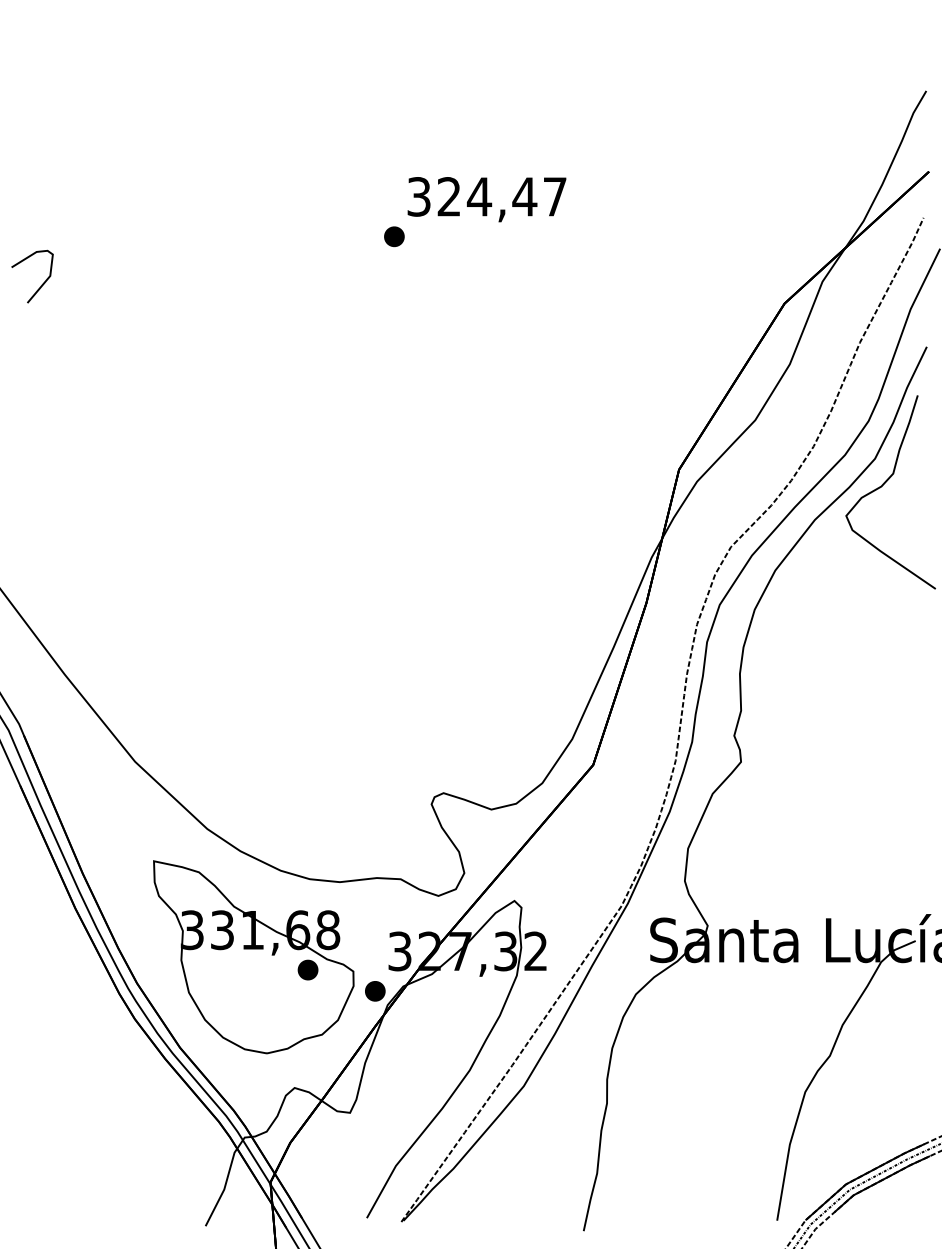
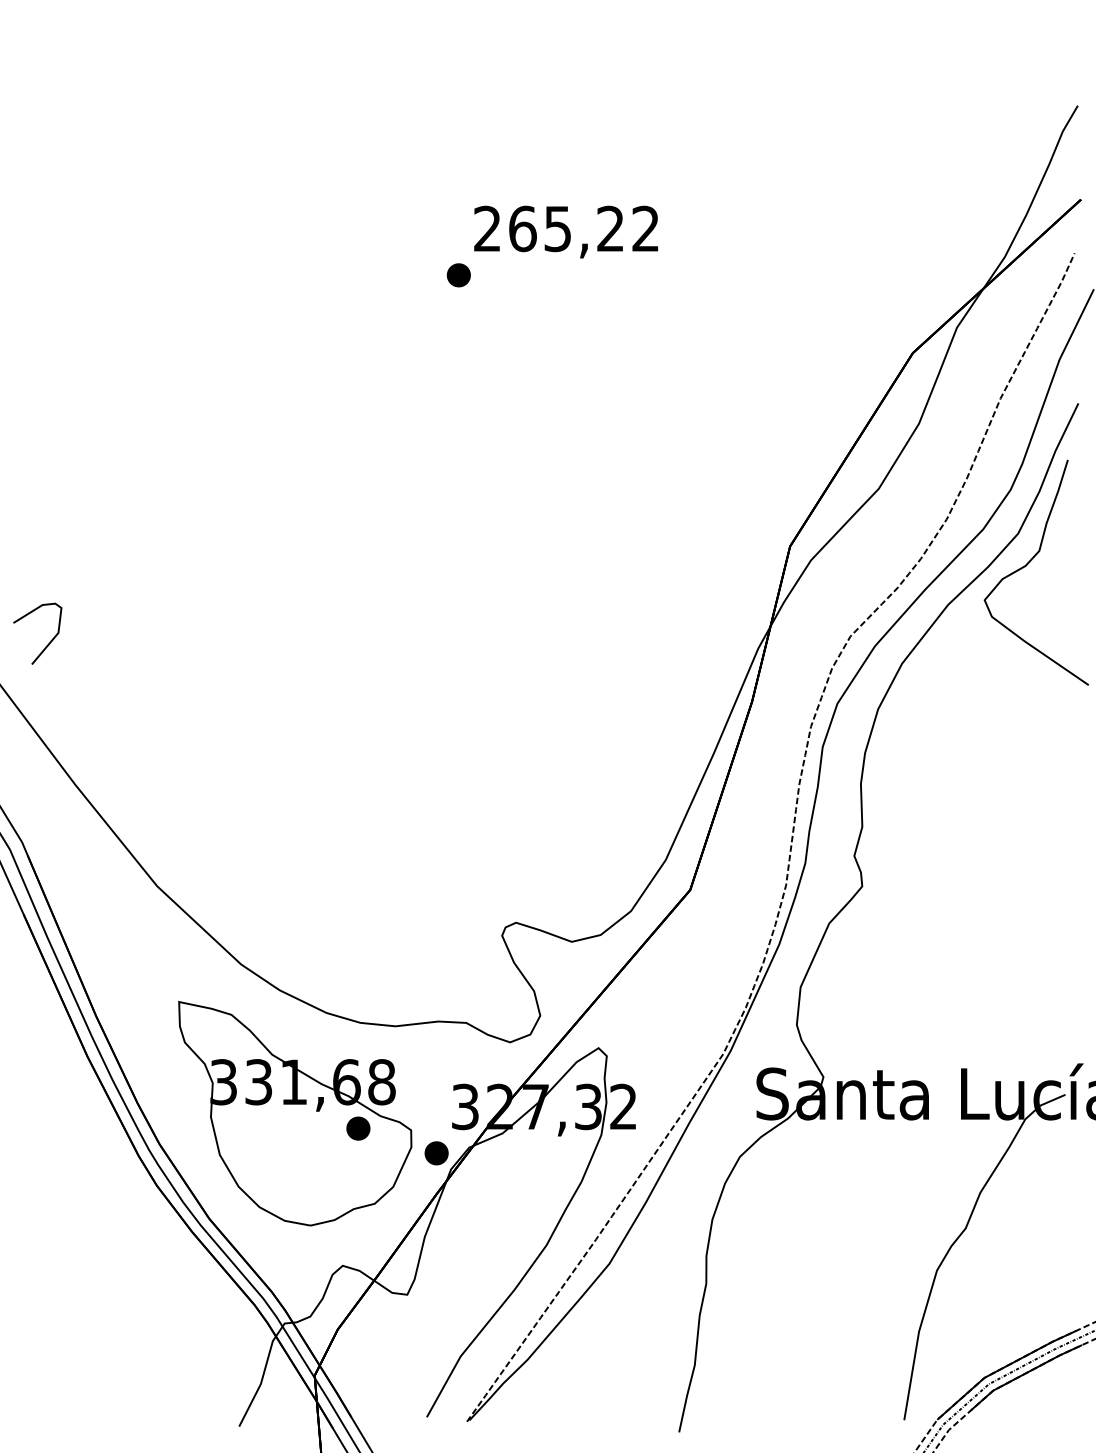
text: (486, 196) -> (566, 228), 324,47 -> 265,22
curve: (43, 282) -> (50, 640), moved

